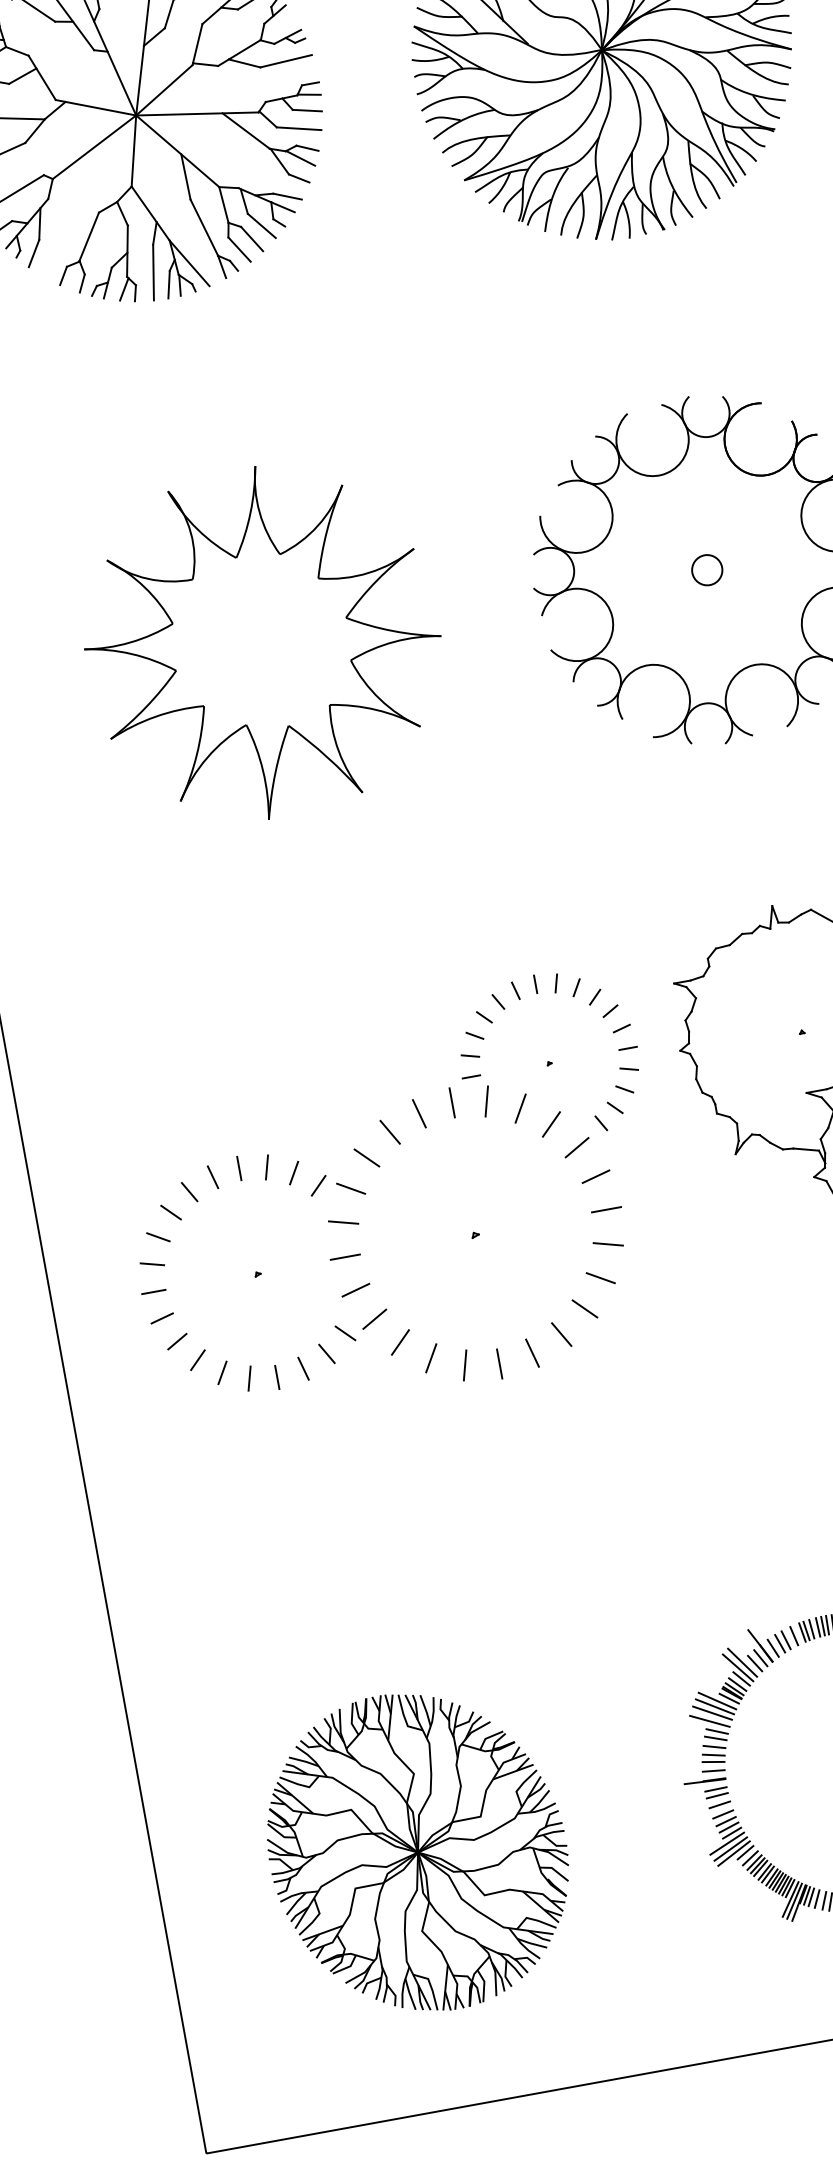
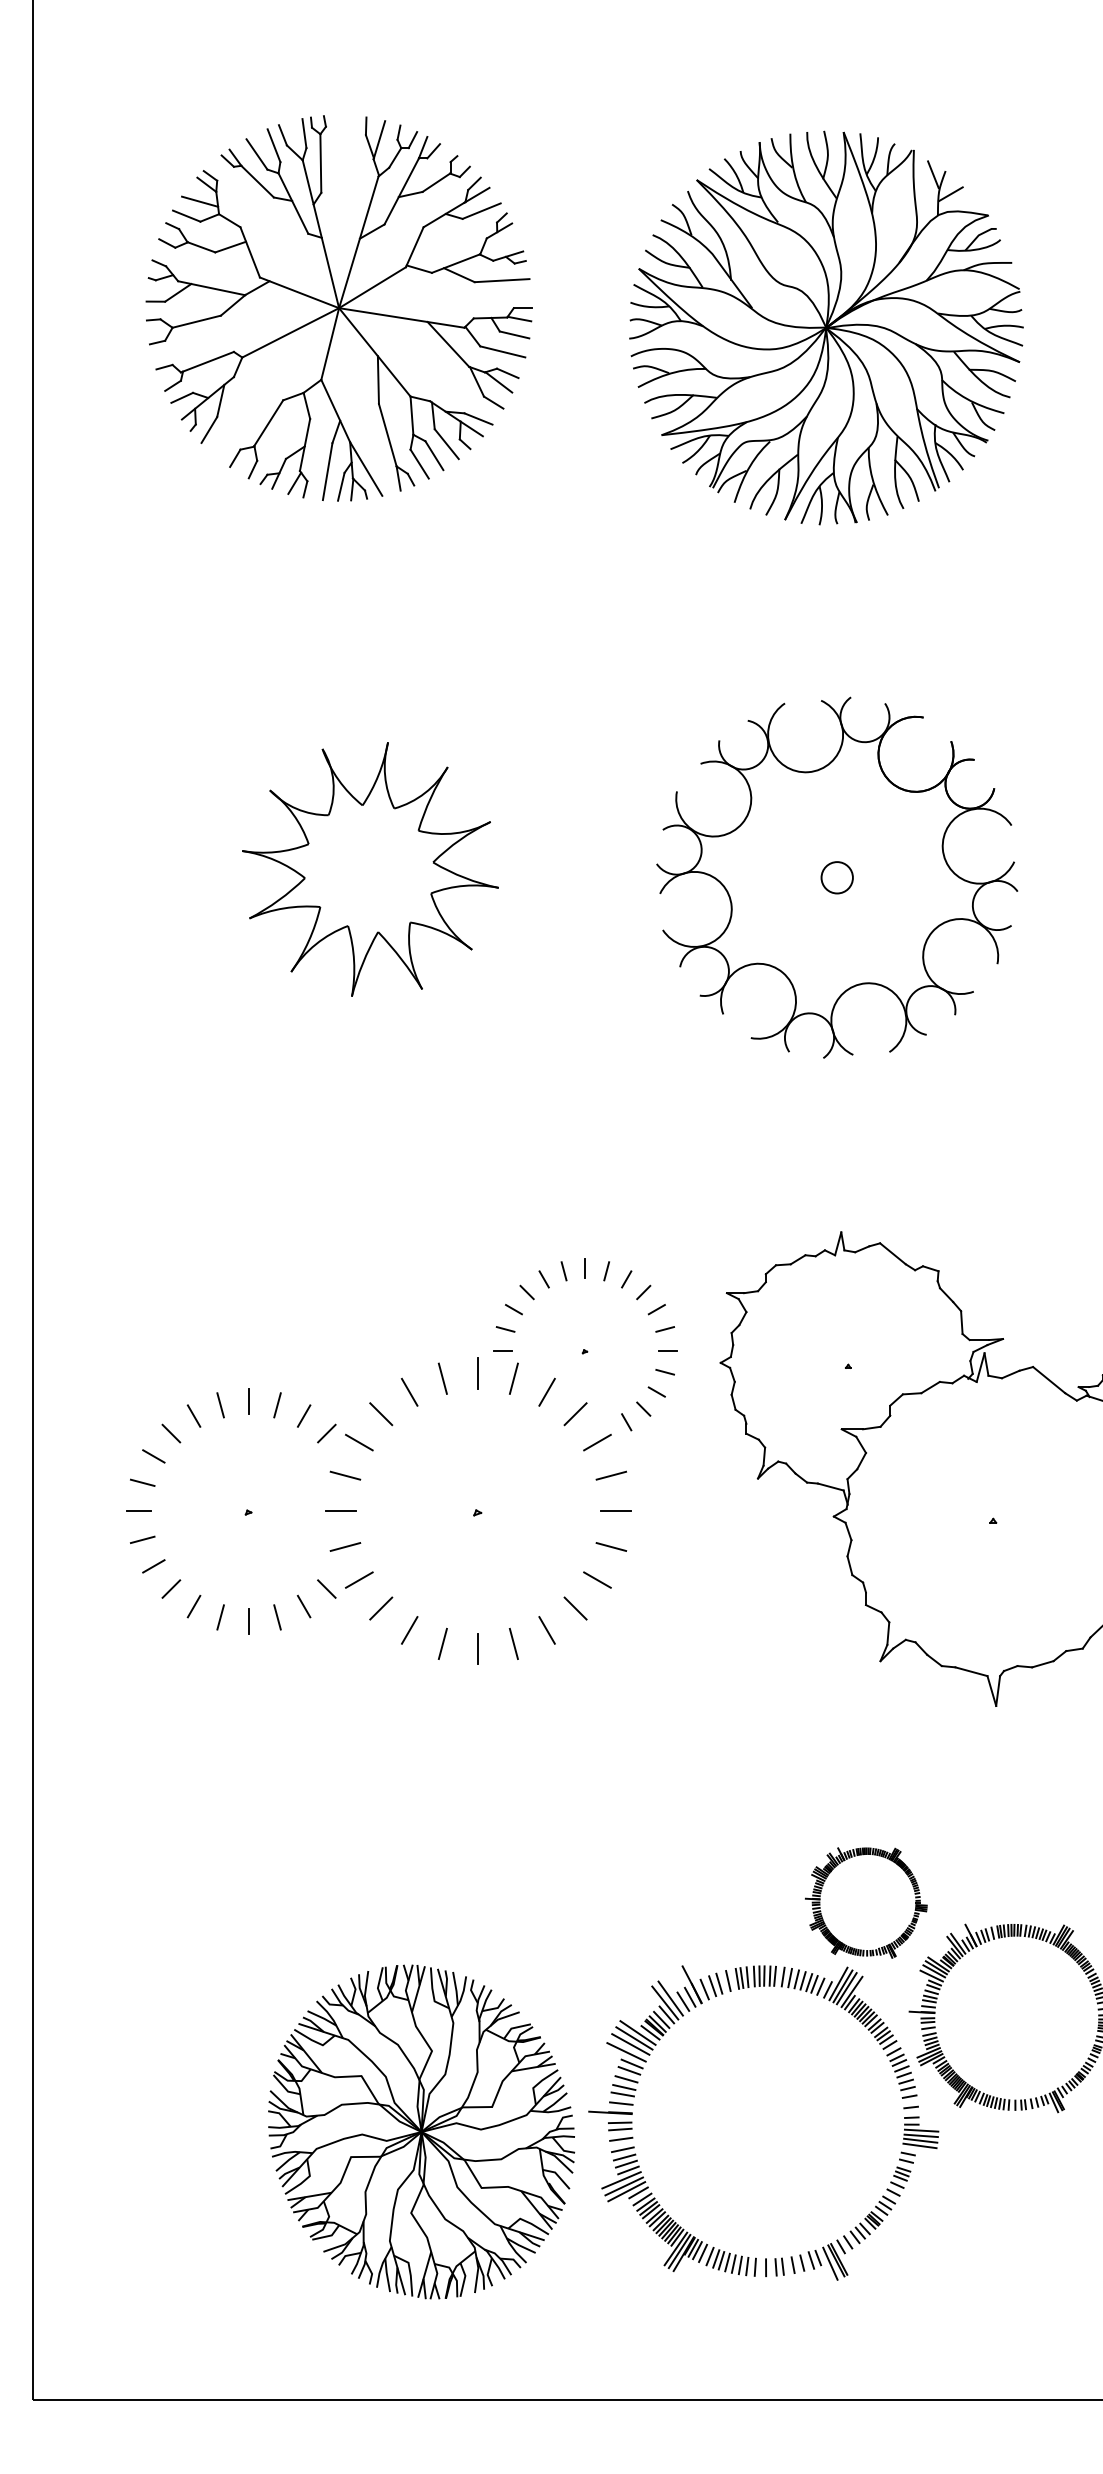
part: (262, 642) -> (370, 869), size x0.7
part: (417, 1852) -> (421, 2131), moved

